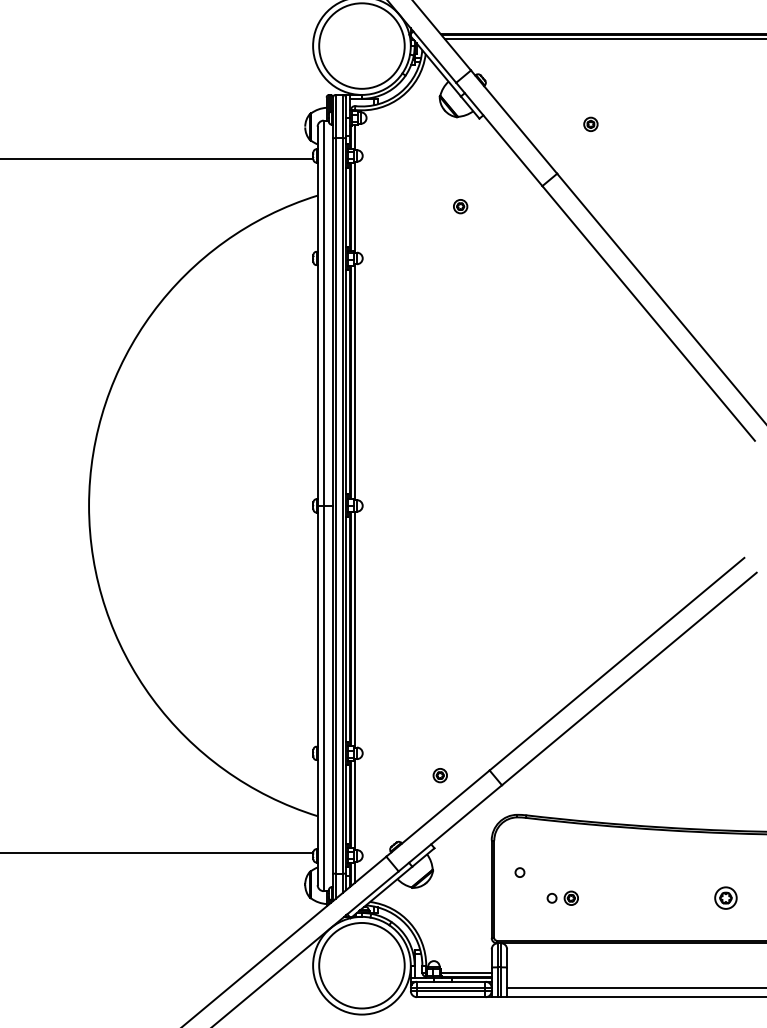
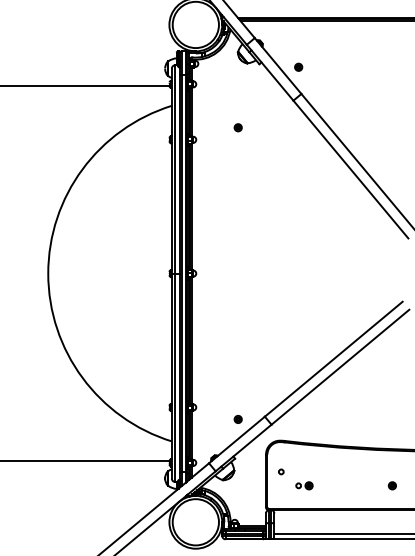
part: (590, 122) -> (298, 66), moved
part: (459, 206) -> (237, 127), moved
part: (723, 897) -> (391, 485), size x0.62

